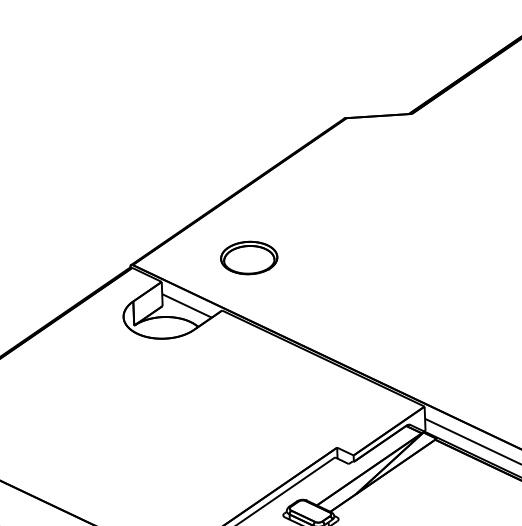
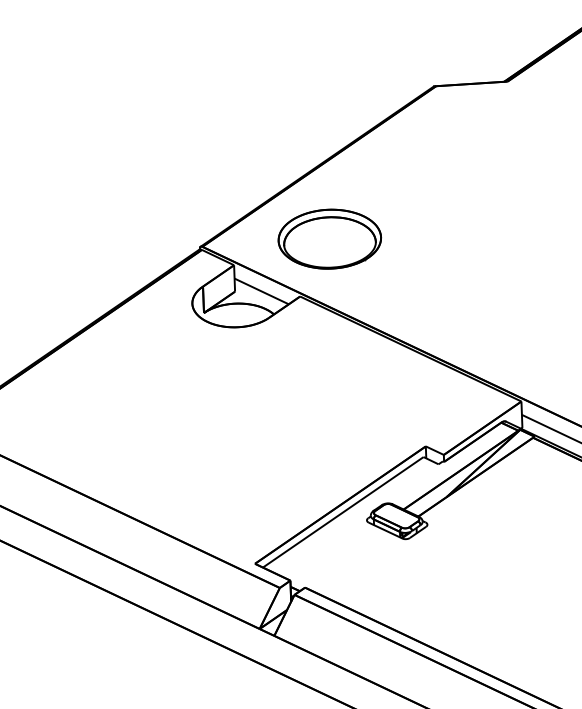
part: (249, 257) -> (329, 238), size x1.67

